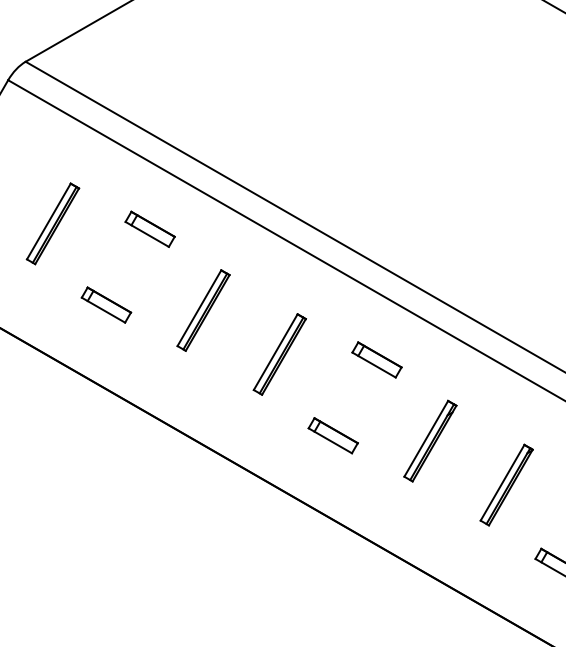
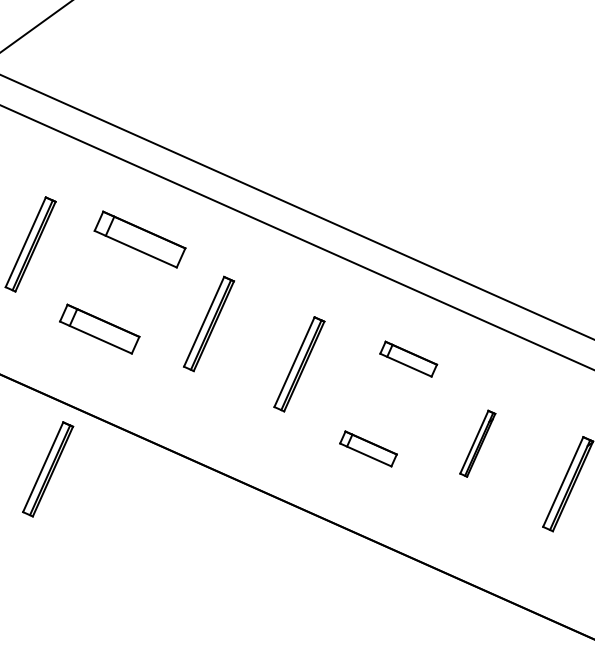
part: (149, 228) -> (139, 238), size x1.6
part: (106, 304) -> (99, 328), size x1.4
part: (47, 424) -> (47, 469), added
part: (430, 440) -> (477, 443), size x0.7

